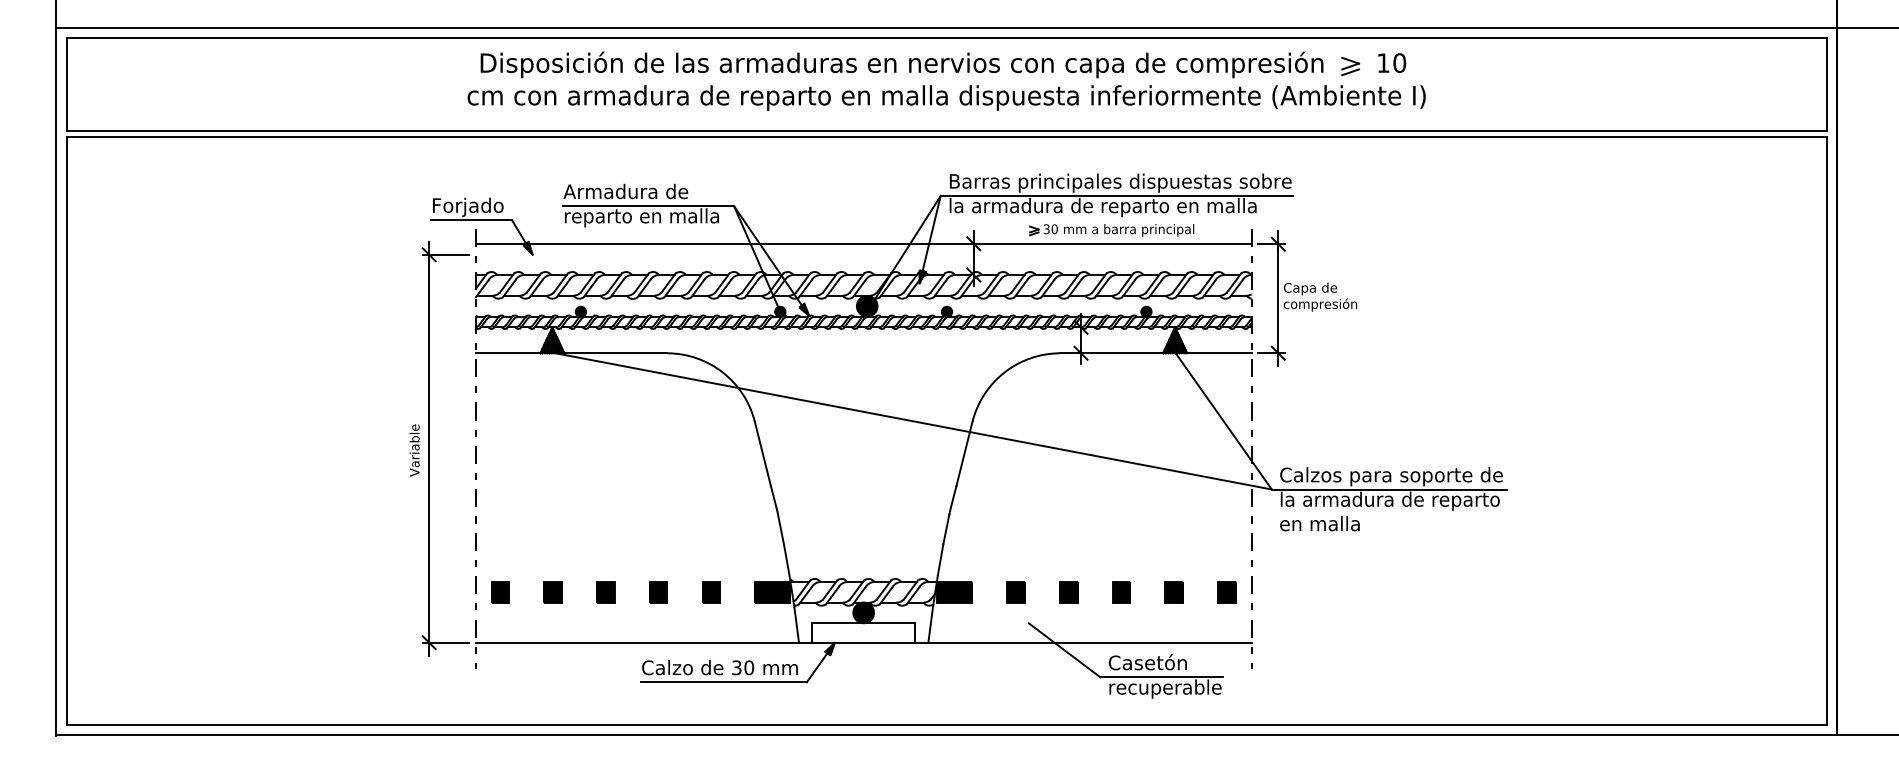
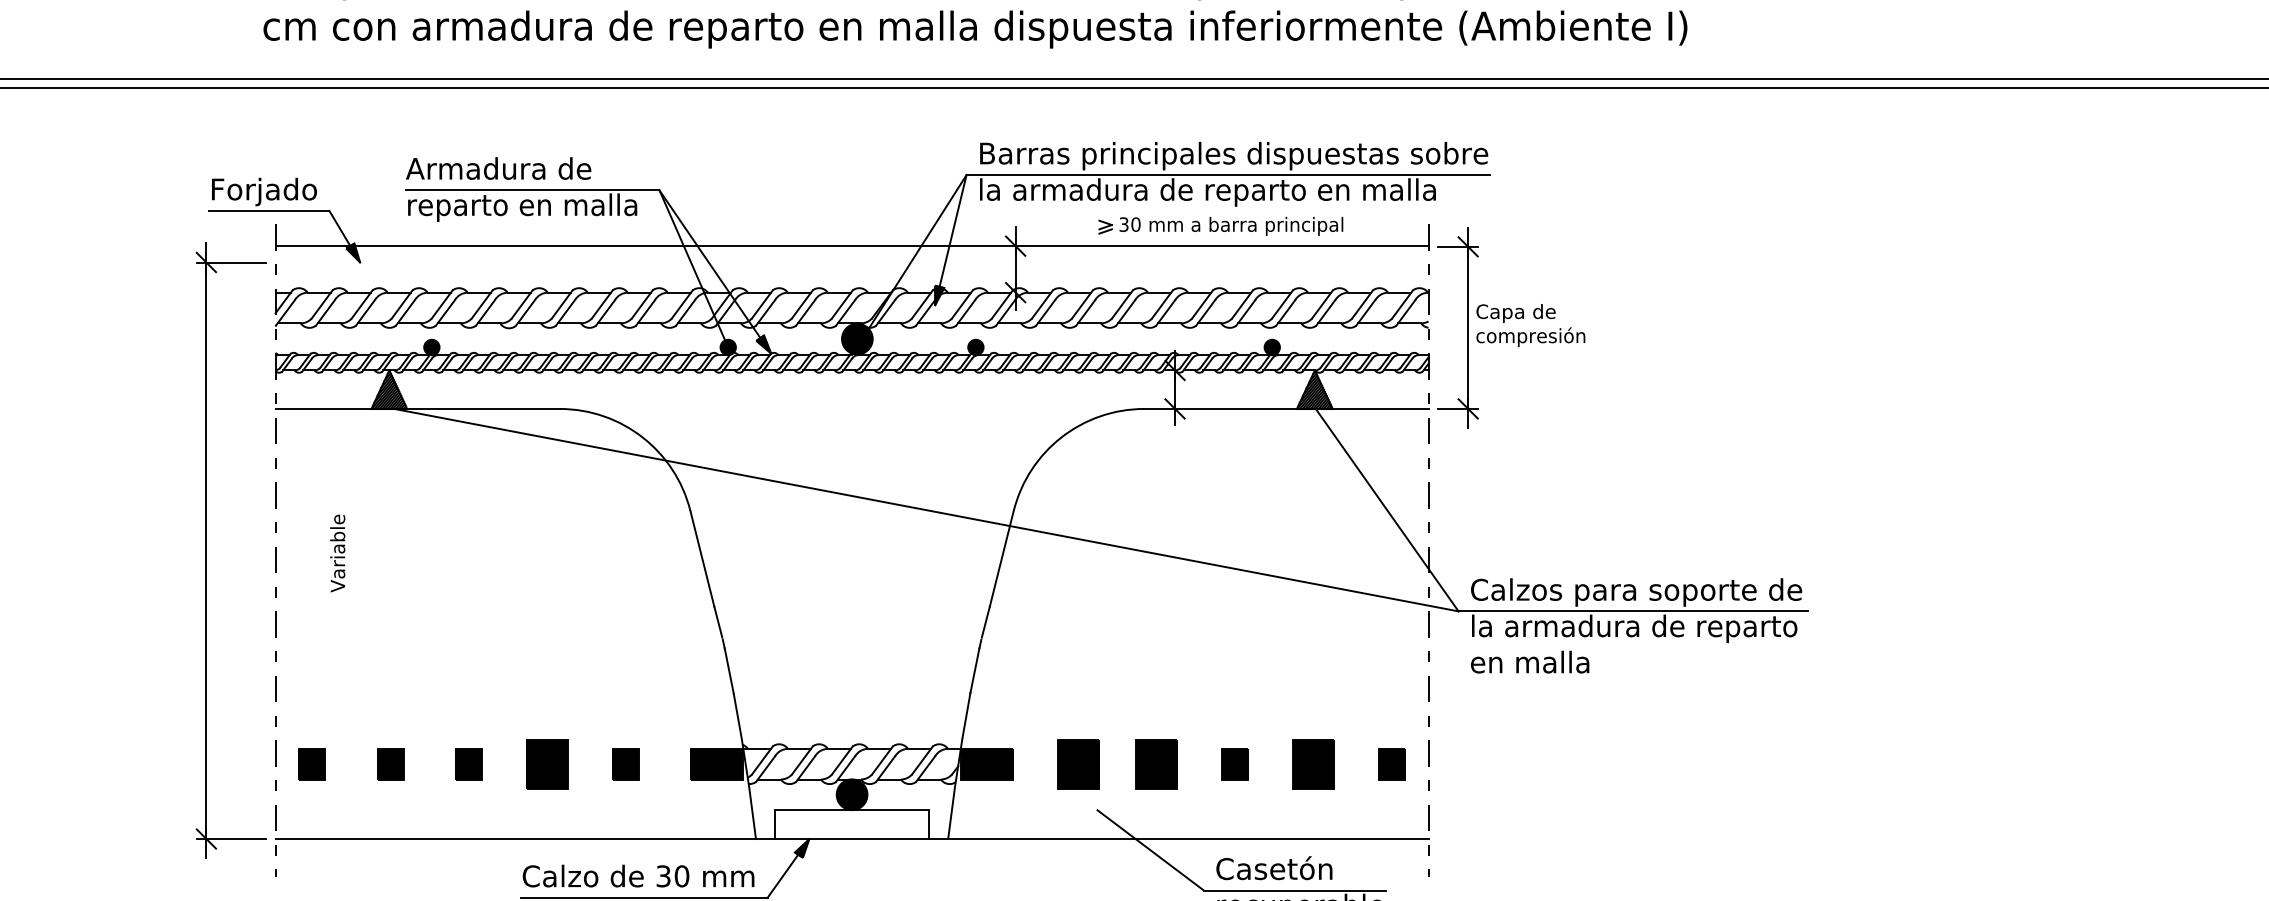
text: (414, 450) -> (337, 553), moved
part: (658, 592) -> (547, 764), size x1.6
part: (1015, 592) -> (1077, 764), size x1.6
part: (1068, 592) -> (1156, 764), size x1.6
part: (1173, 592) -> (1312, 764), size x1.6

